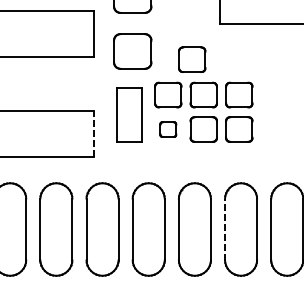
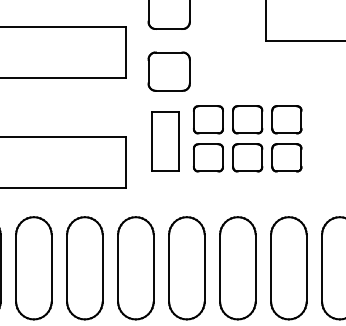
part: (191, 59) -> (234, 80), removed
part: (168, 129) -> (208, 157), size x1.67
line: (94, 133) -> (126, 162), dashed -> solid
line: (225, 228) -> (271, 267), dashed -> solid

